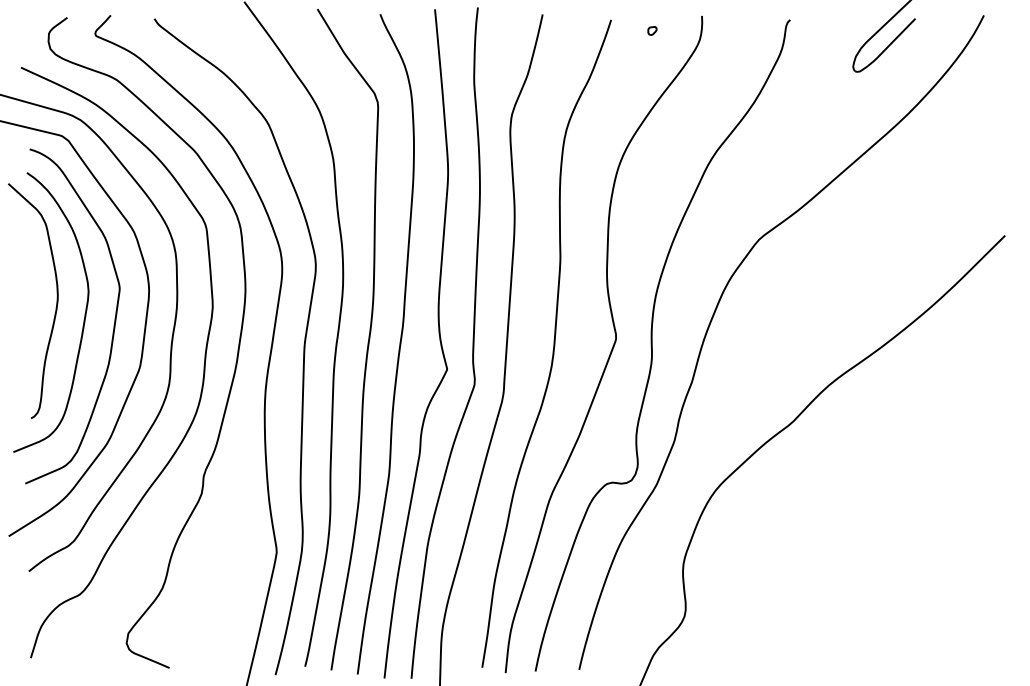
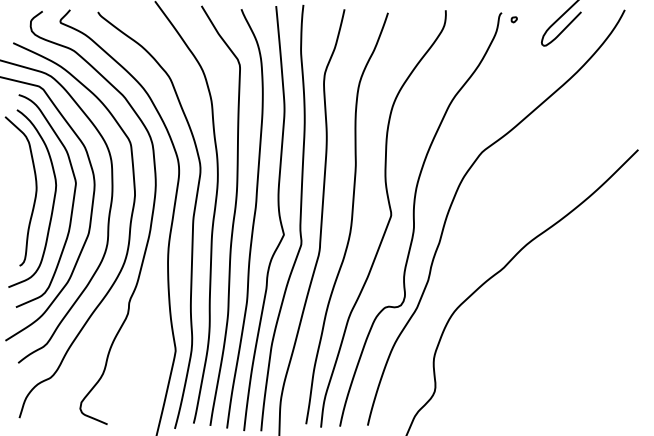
part: (651, 30) -> (513, 19), moved

